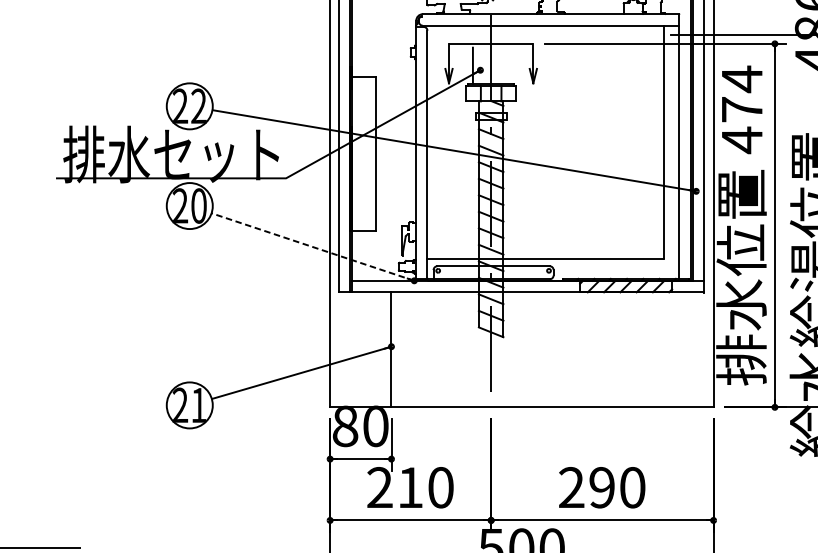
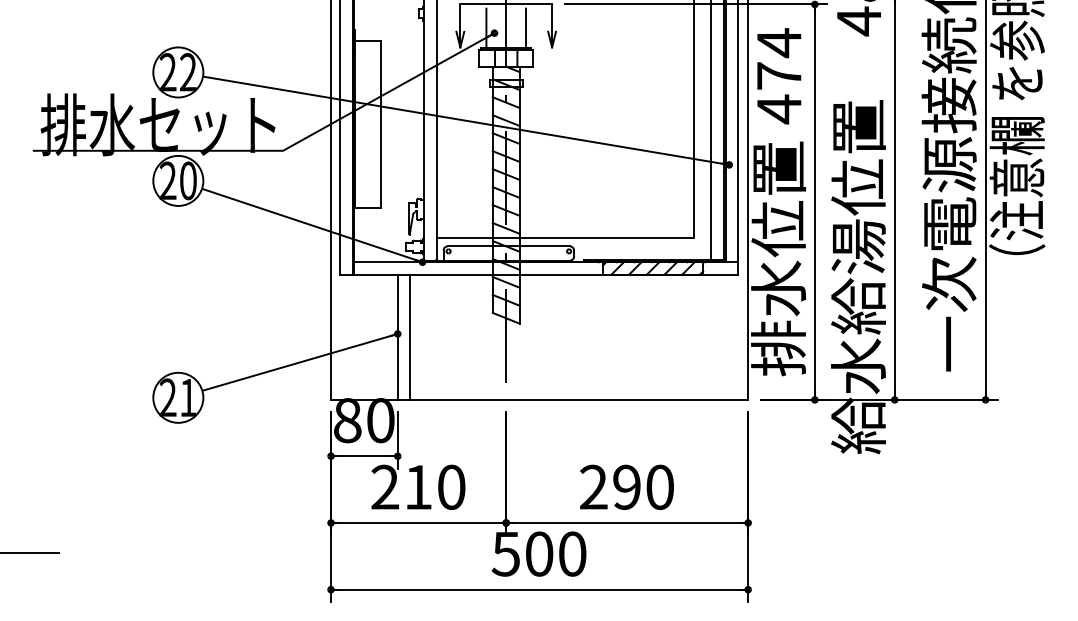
line: (509, 65) -> (526, 27), added
line: (312, 247) -> (311, 225), dashed -> solid
line: (403, 349) -> (410, 336), added

